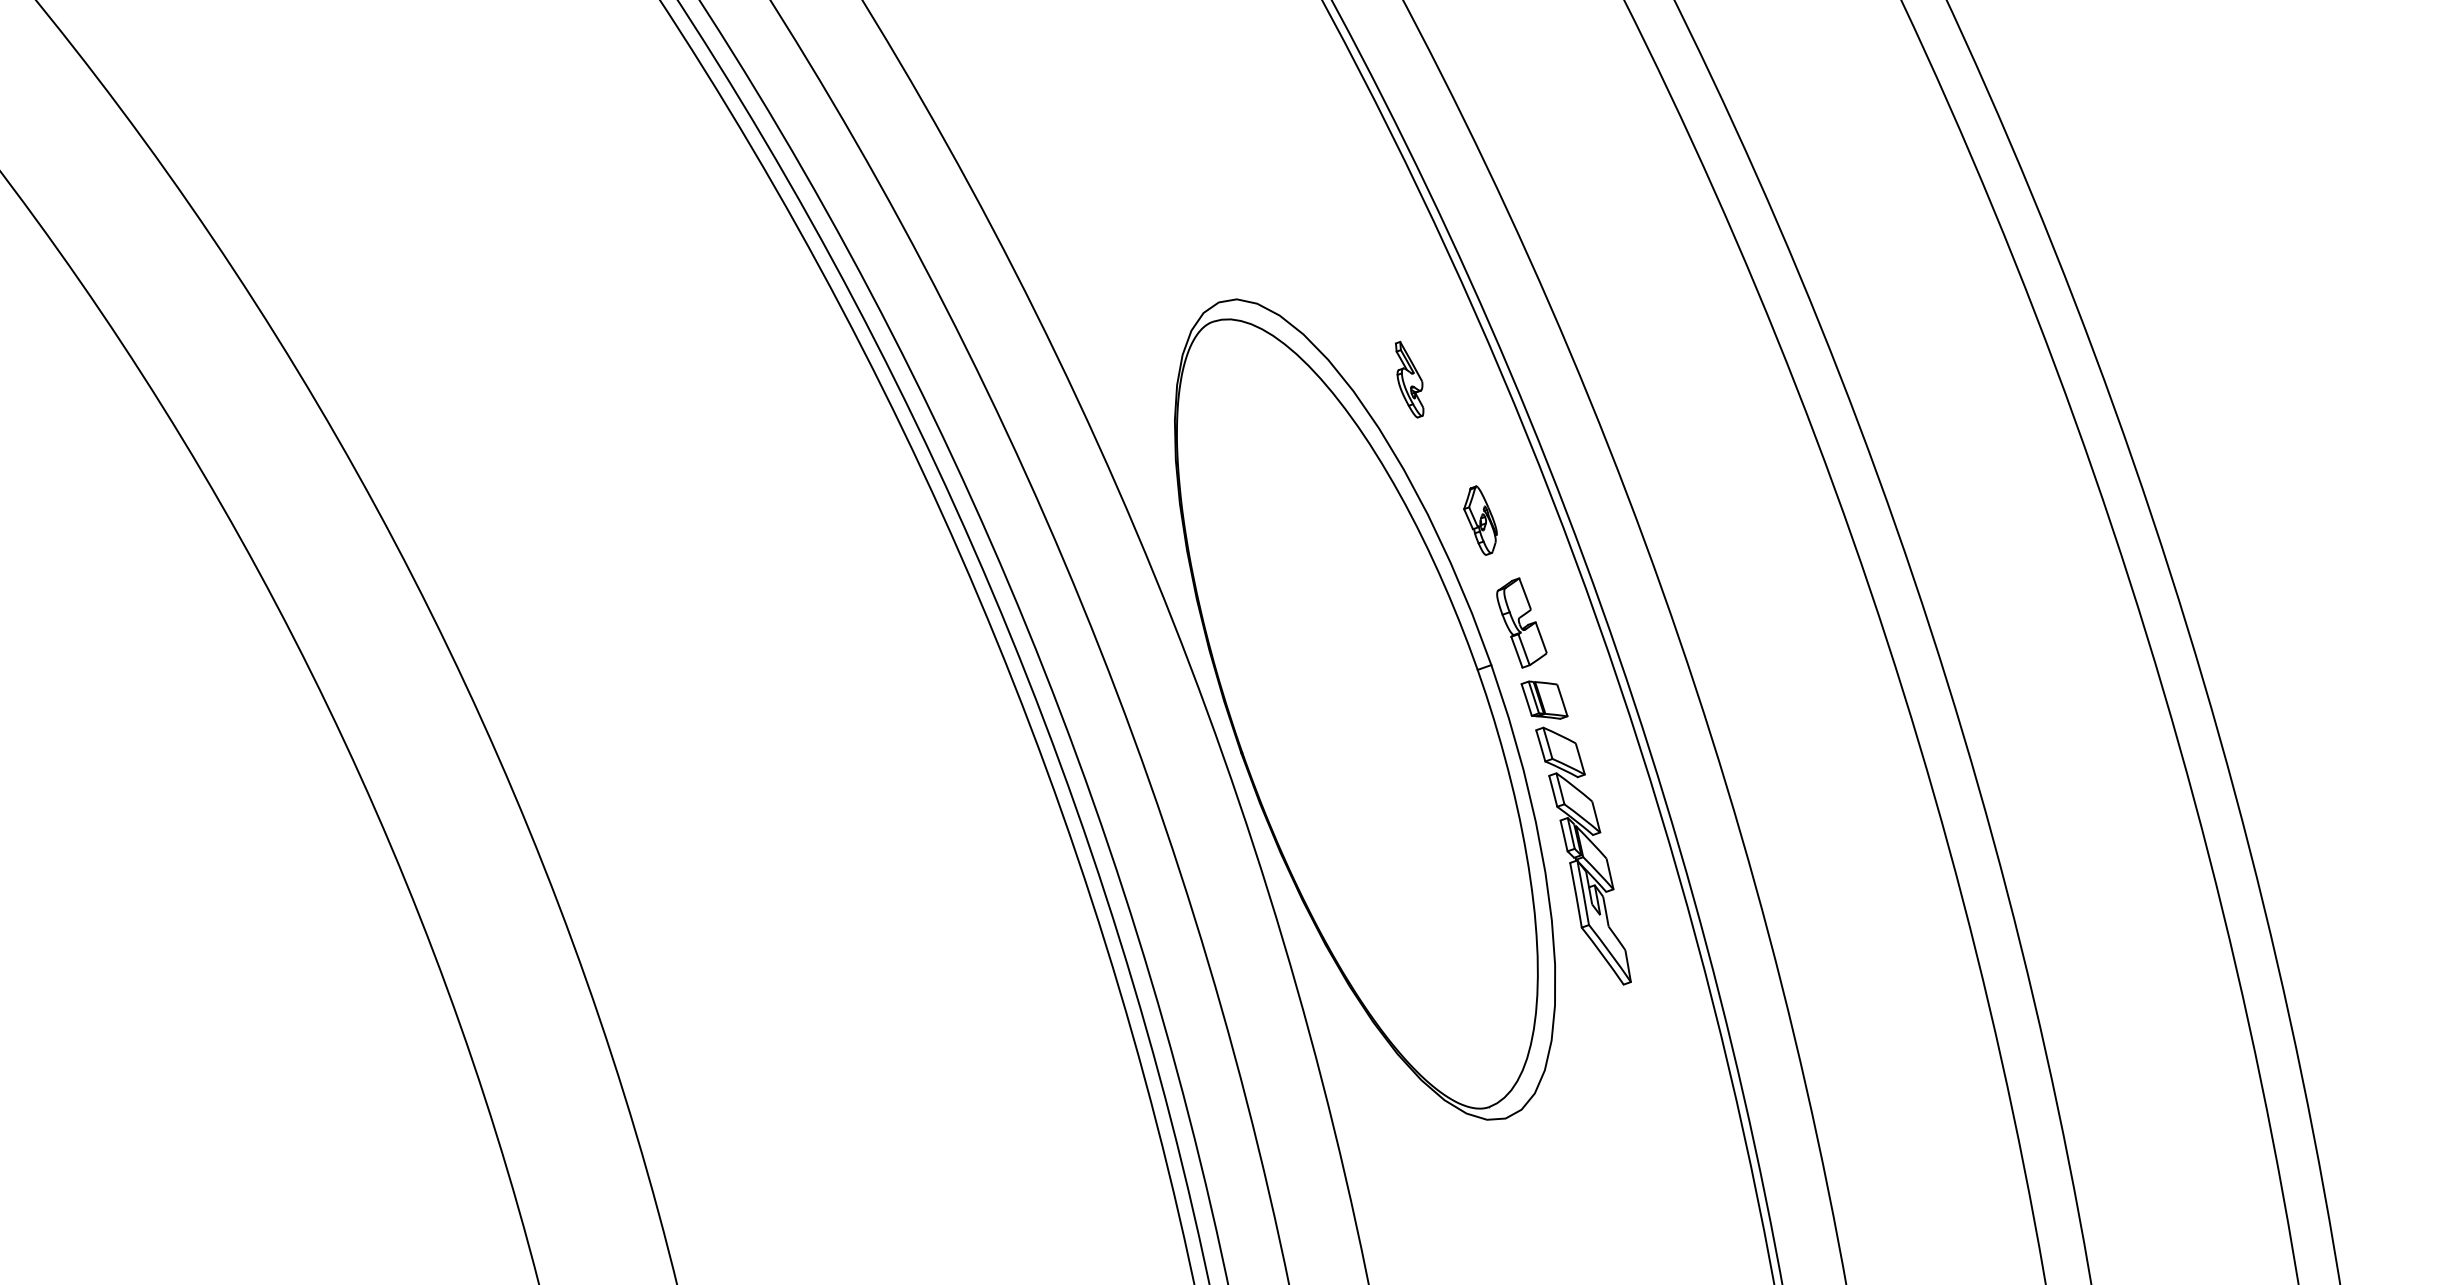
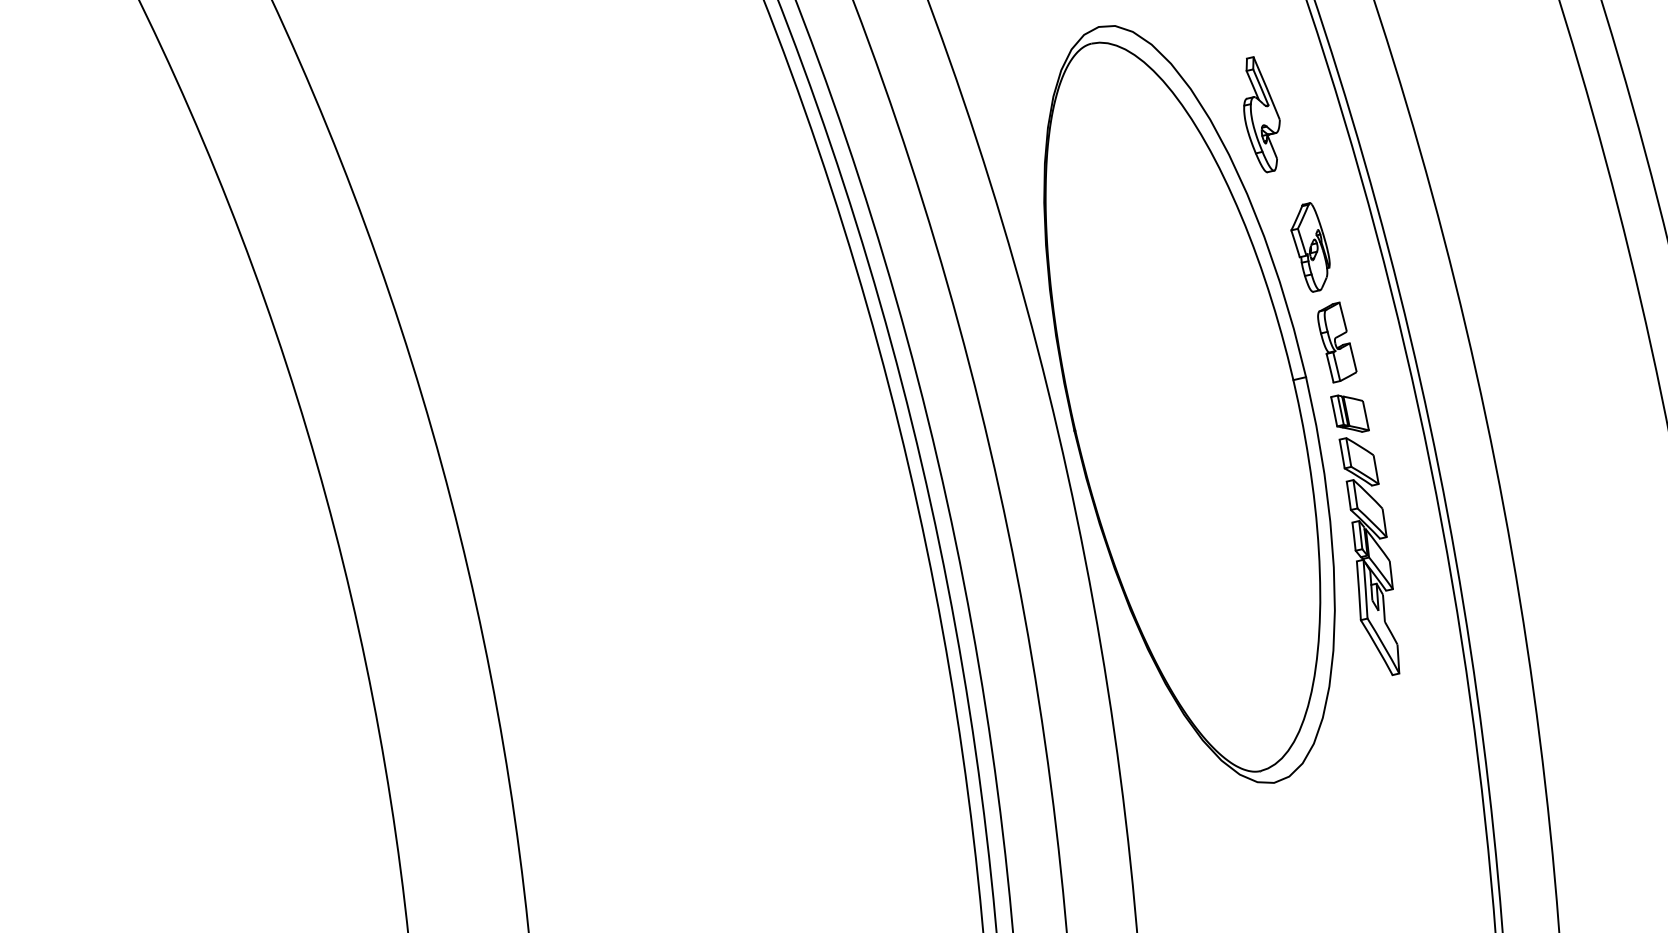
part: (1409, 379) -> (1261, 114), size x1.67
part: (1480, 520) -> (1310, 247), size x1.43

